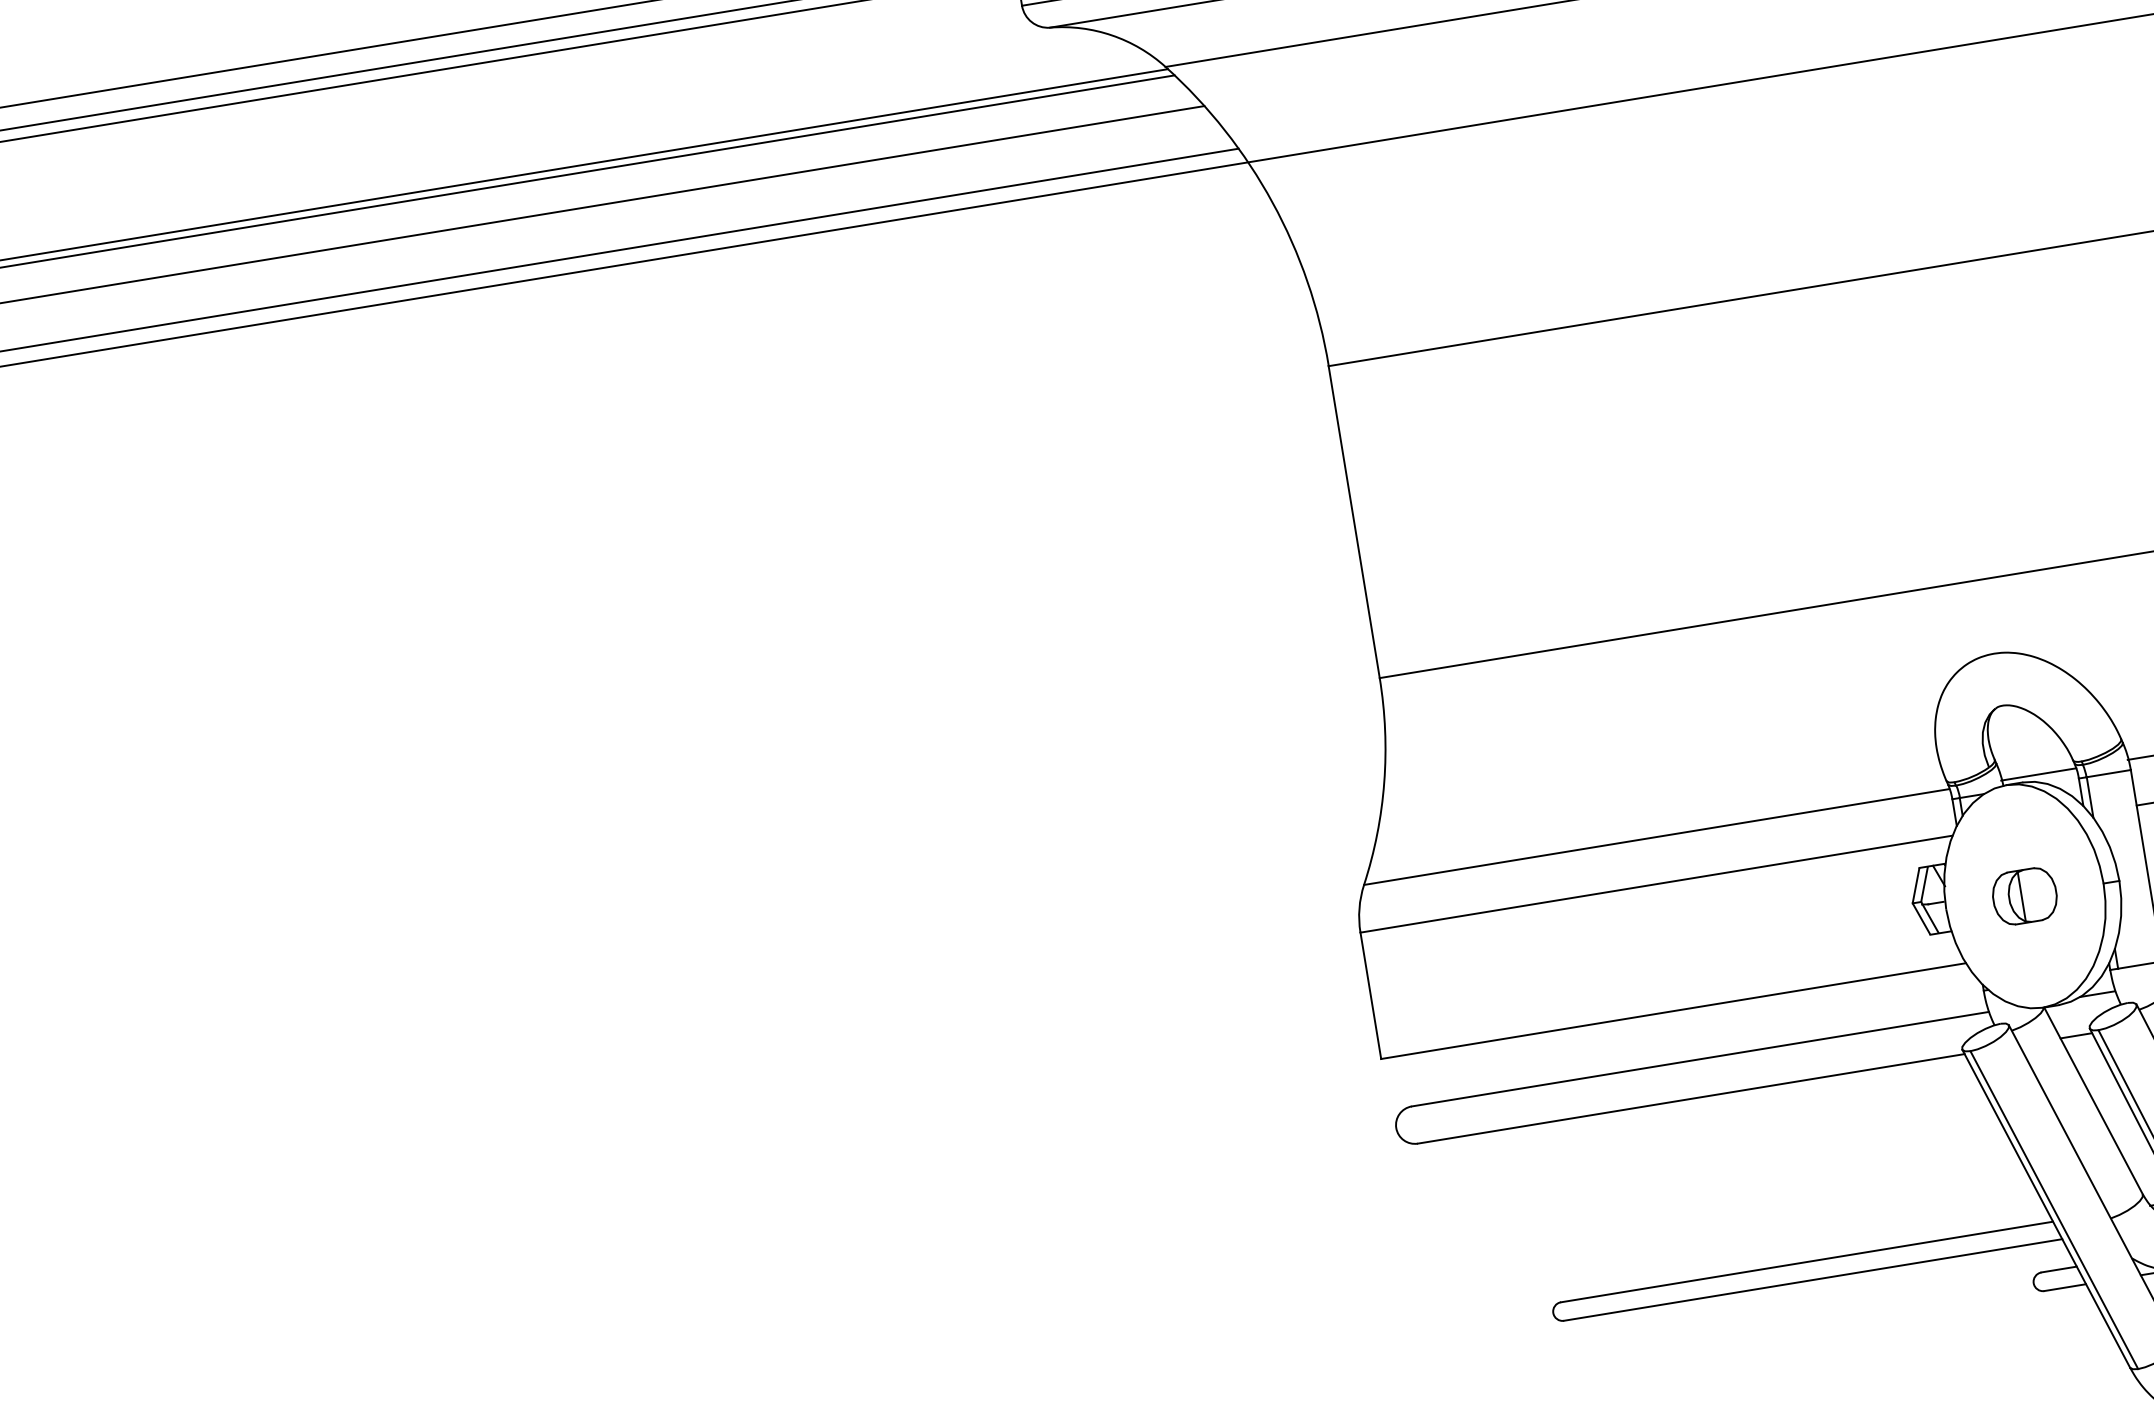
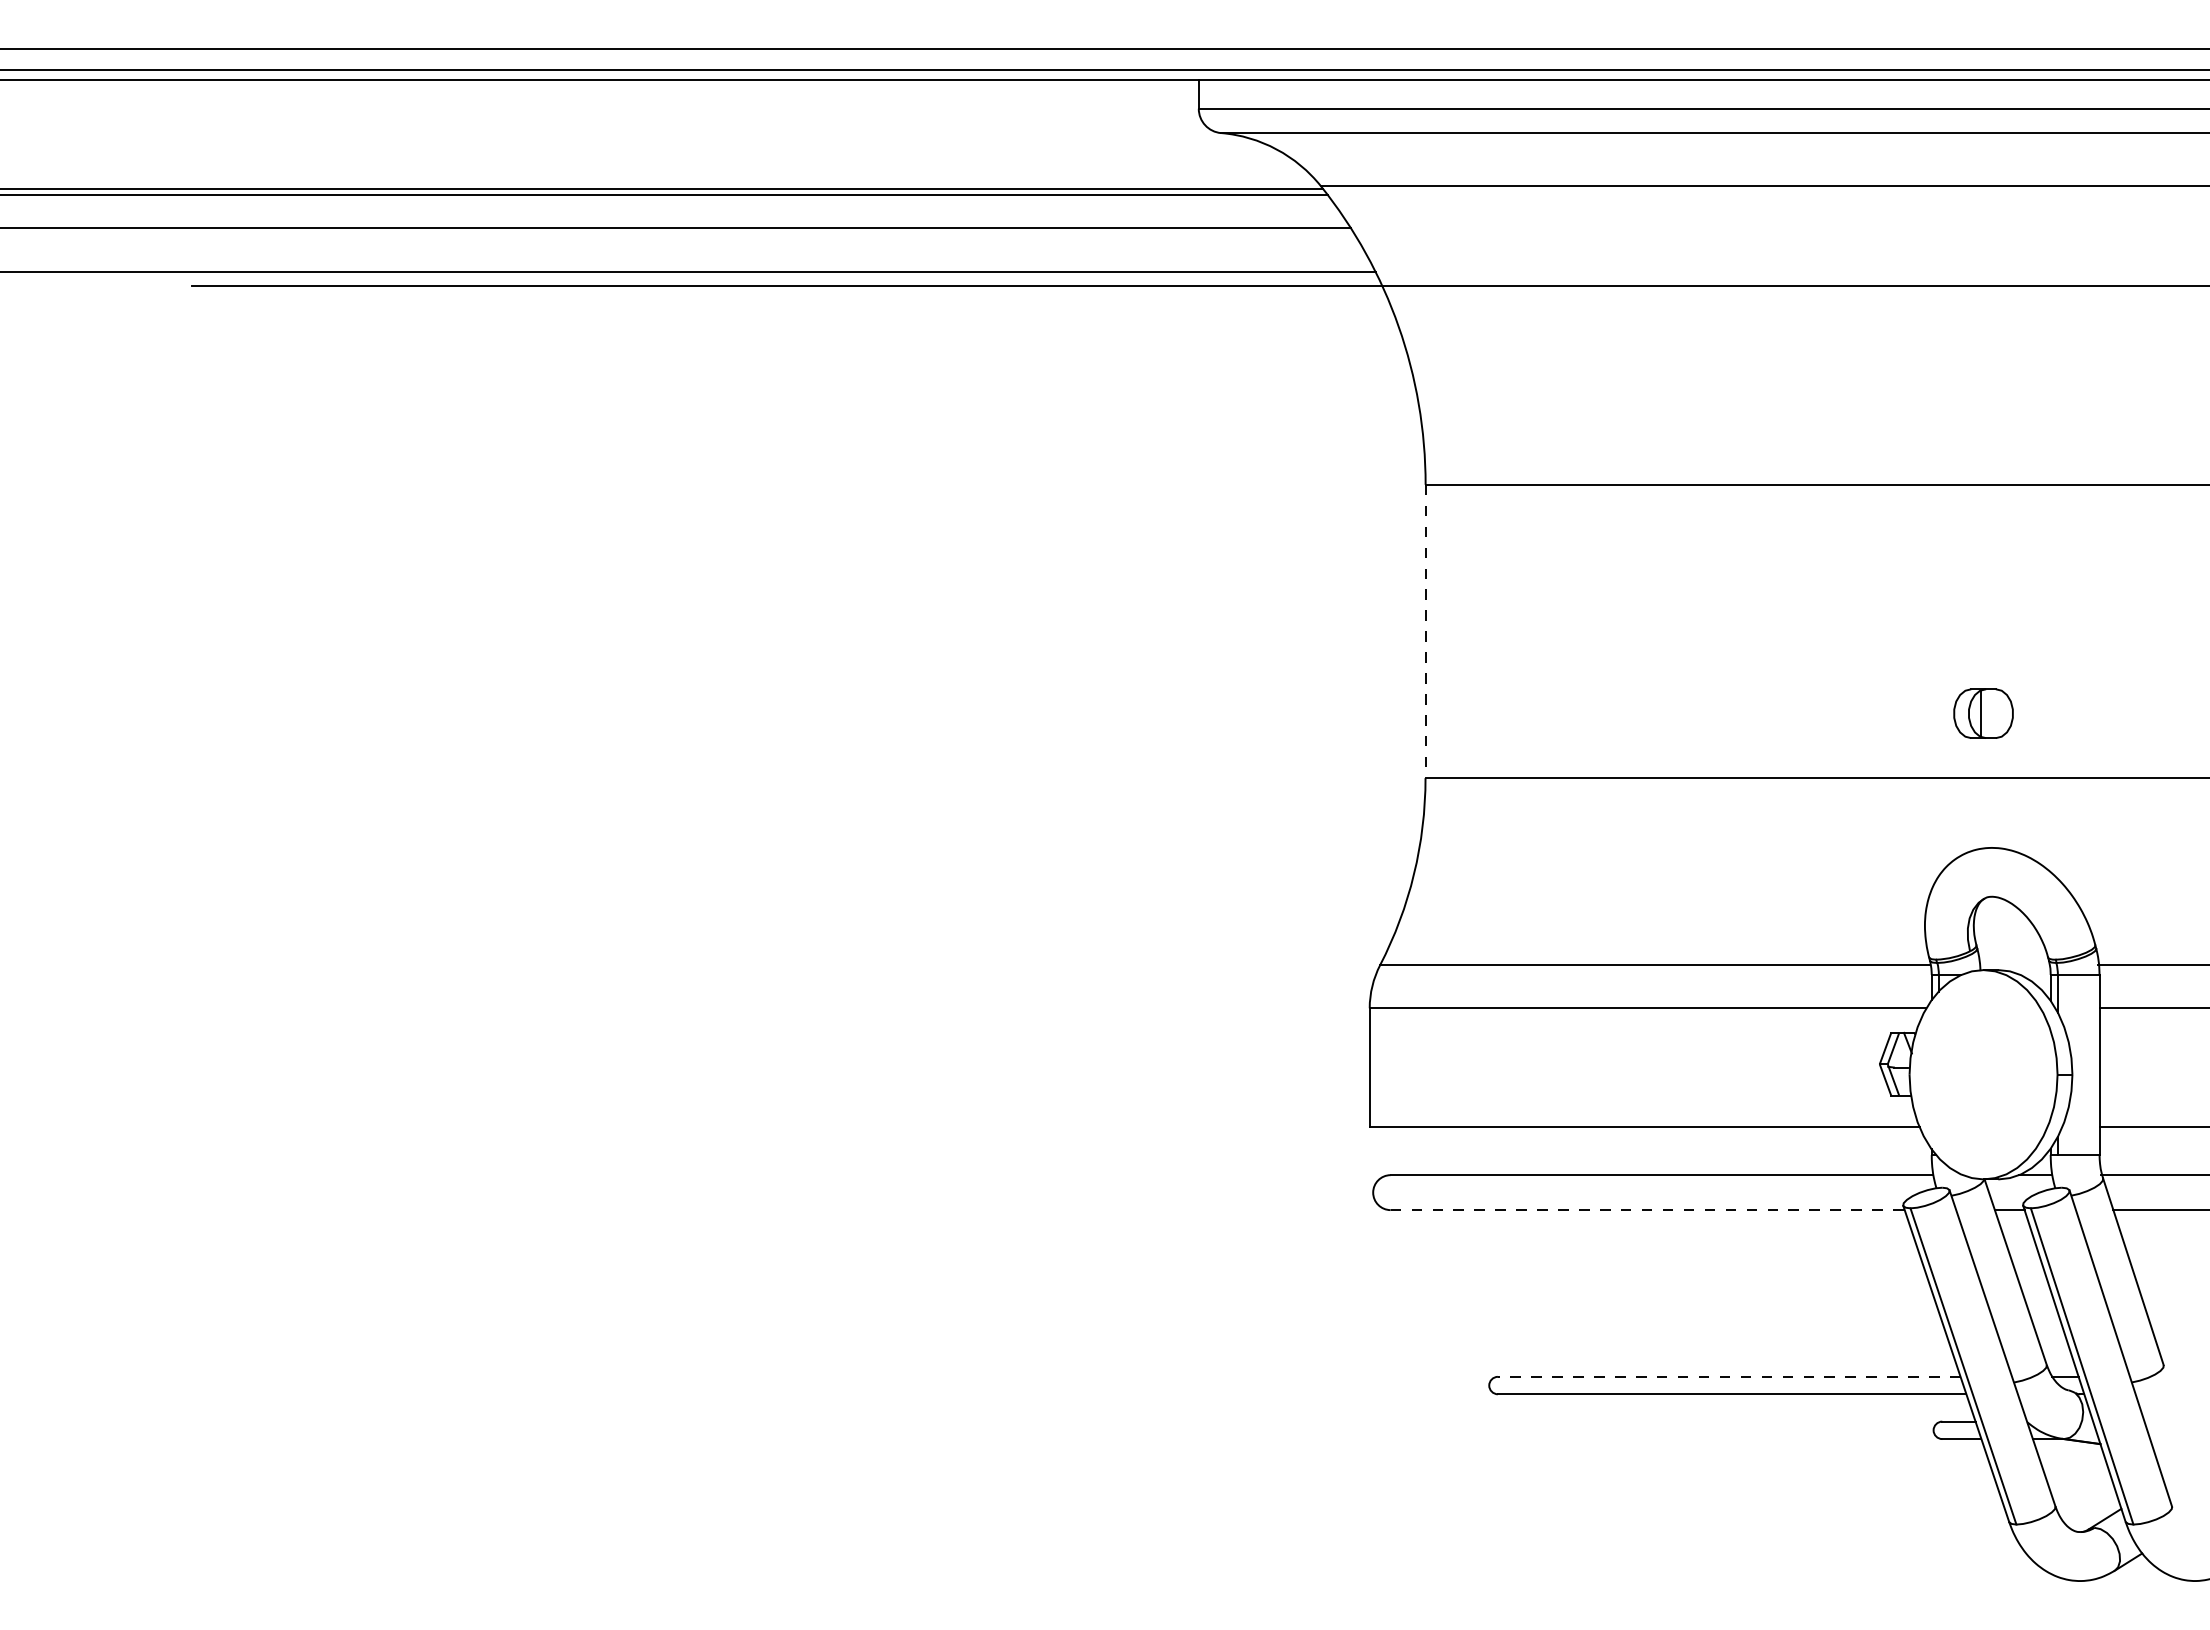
line: (1354, 522) -> (1425, 631), solid -> dashed
line: (2038, 774) -> (2014, 965), removed
part: (2024, 896) -> (1983, 713), moved
line: (1692, 1099) -> (1648, 1210), solid -> dashed
line: (1806, 1261) -> (1728, 1376), solid -> dashed

